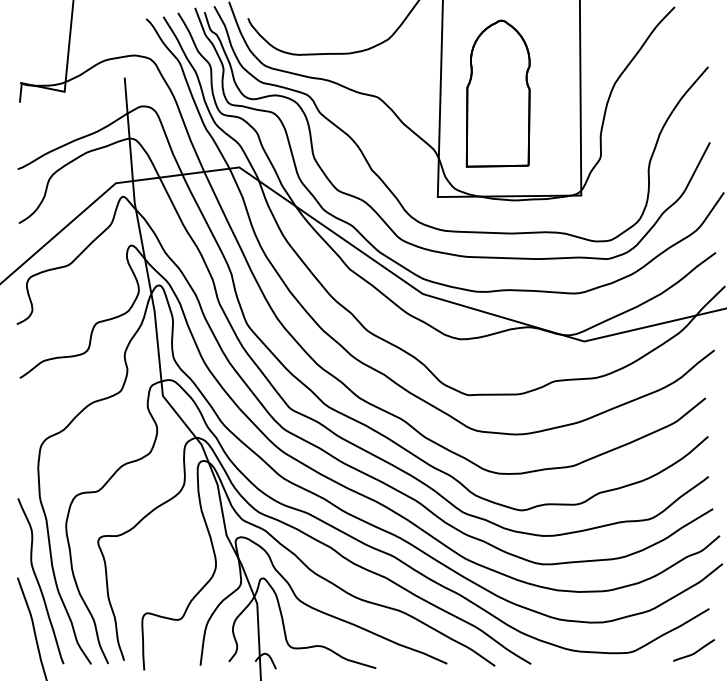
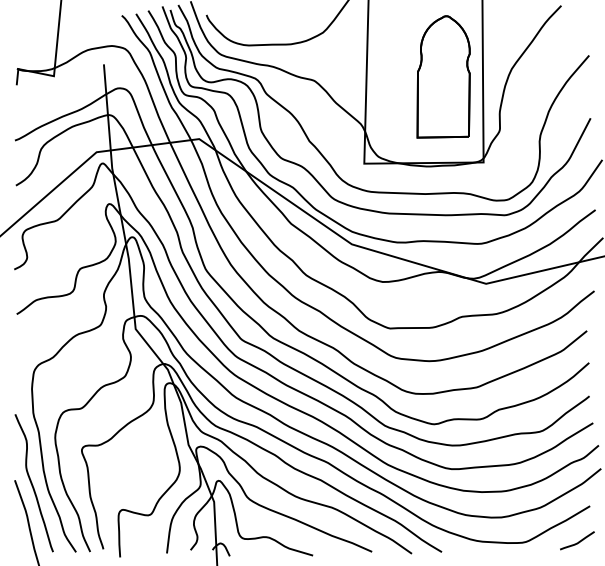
part: (497, 93) -> (443, 76), moved

